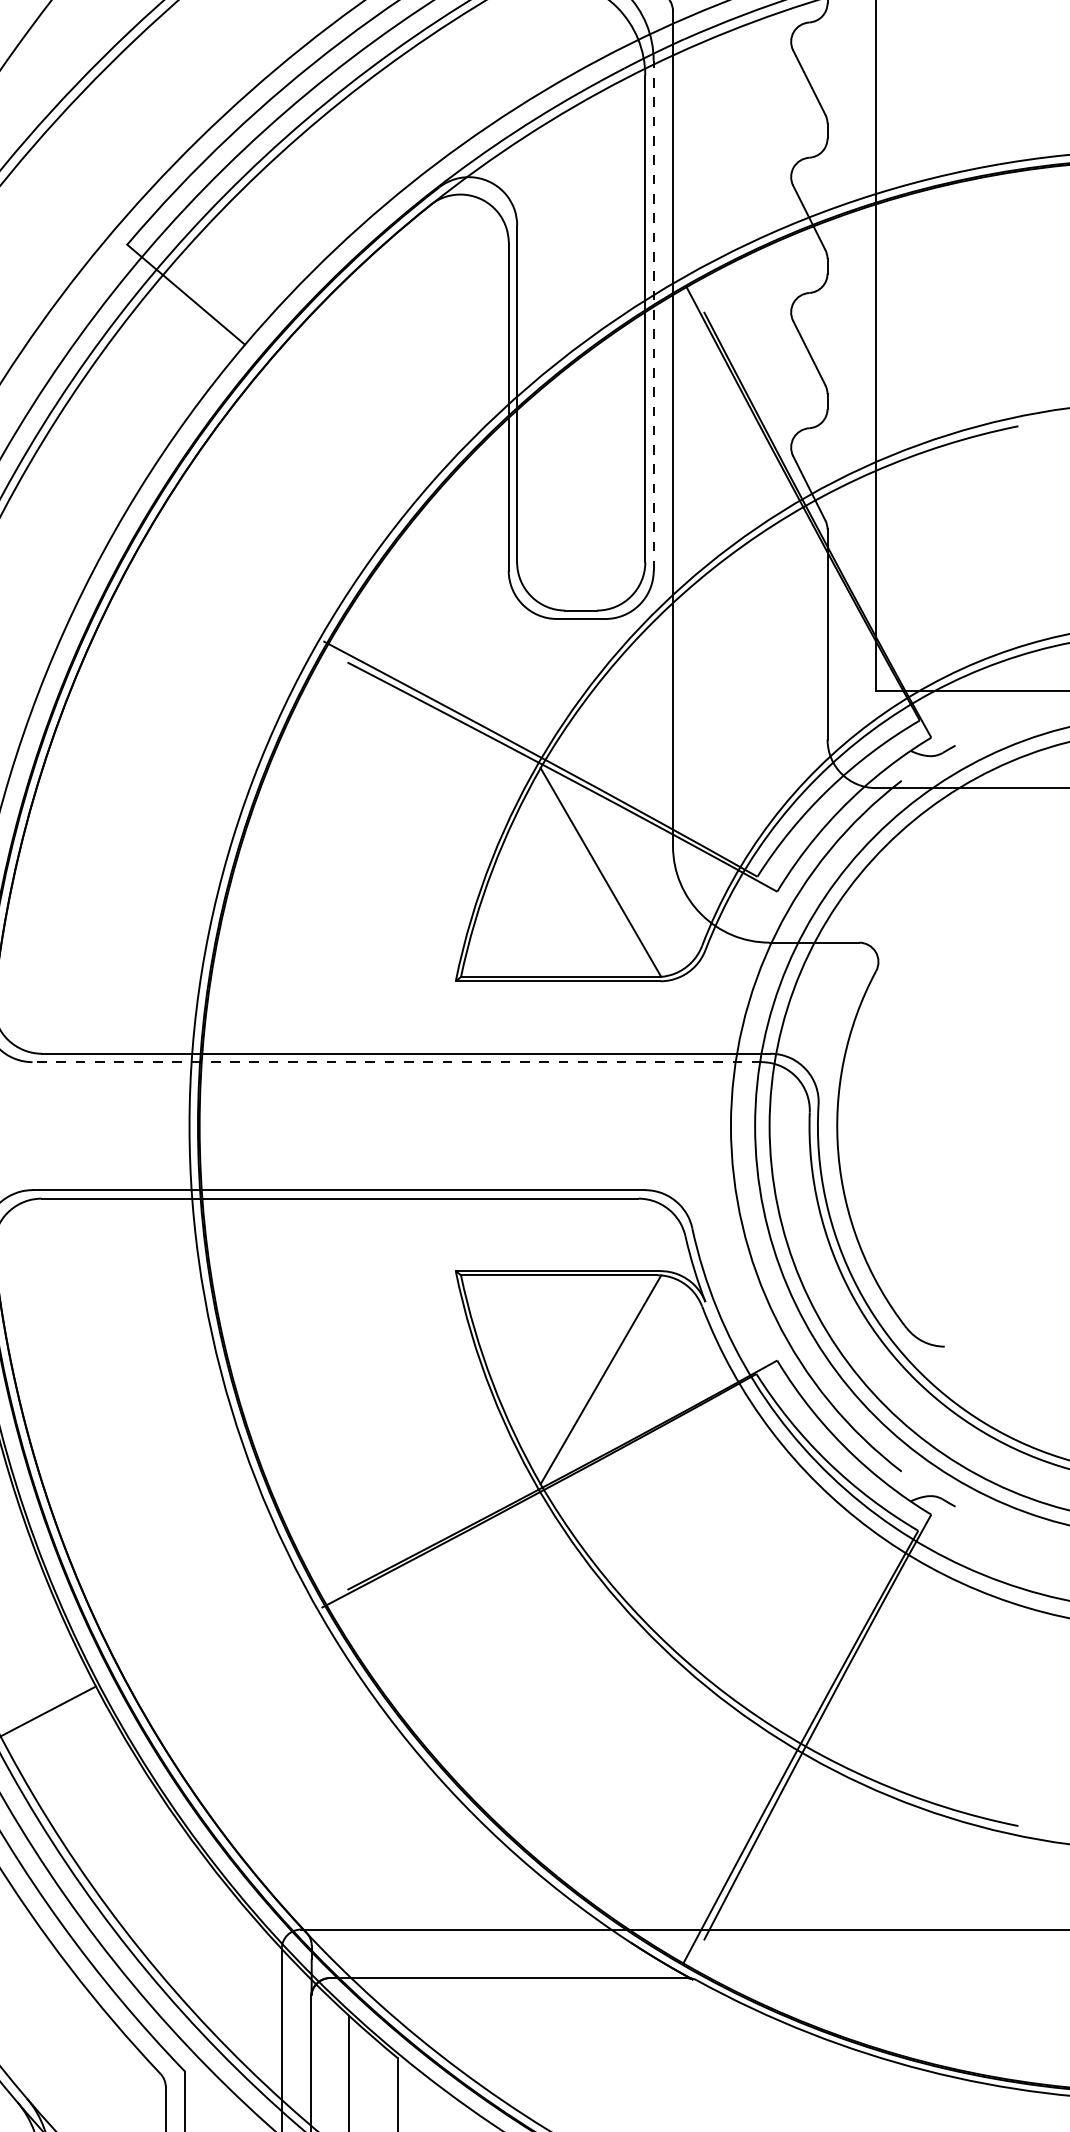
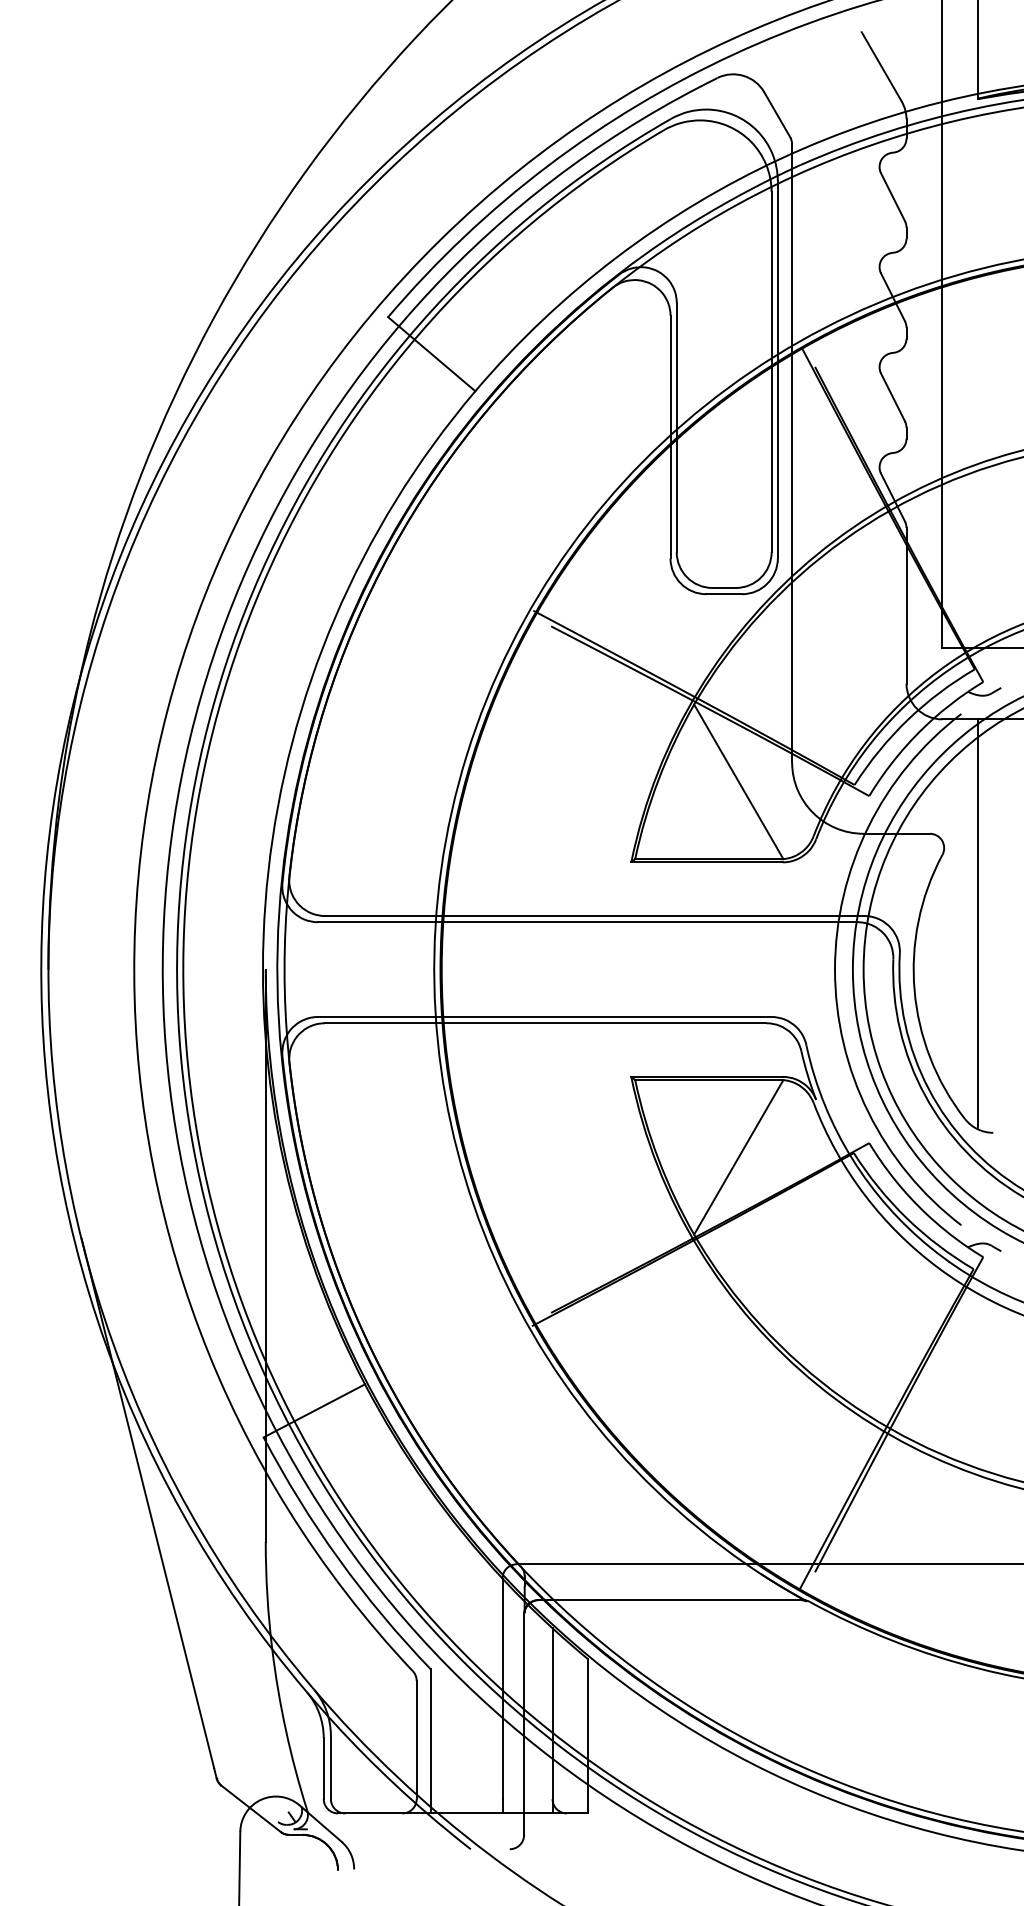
line: (653, 315) -> (777, 369), dashed -> solid
line: (396, 1062) -> (587, 922), dashed -> solid
line: (924, 1065) -> (978, 924), added

